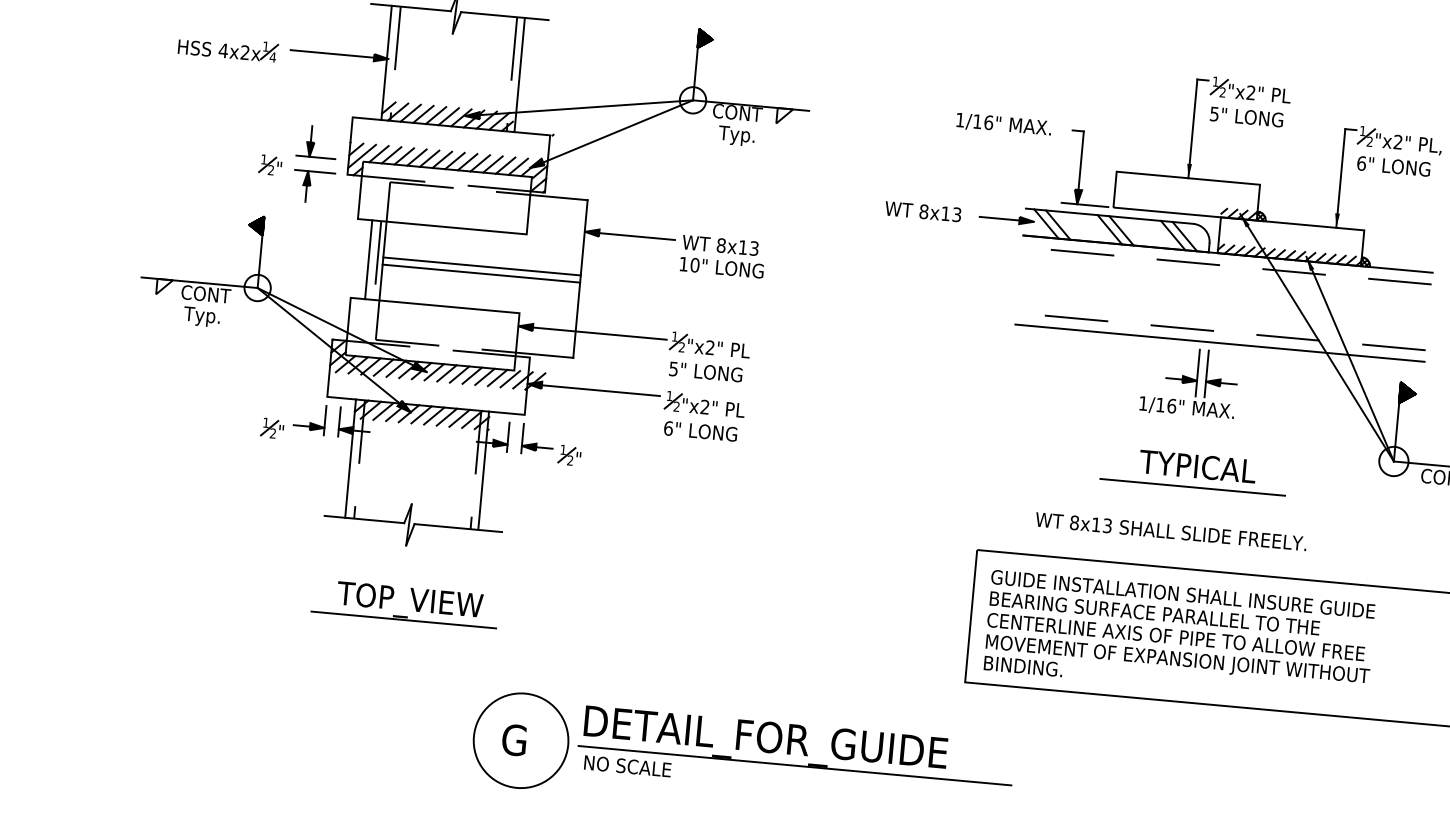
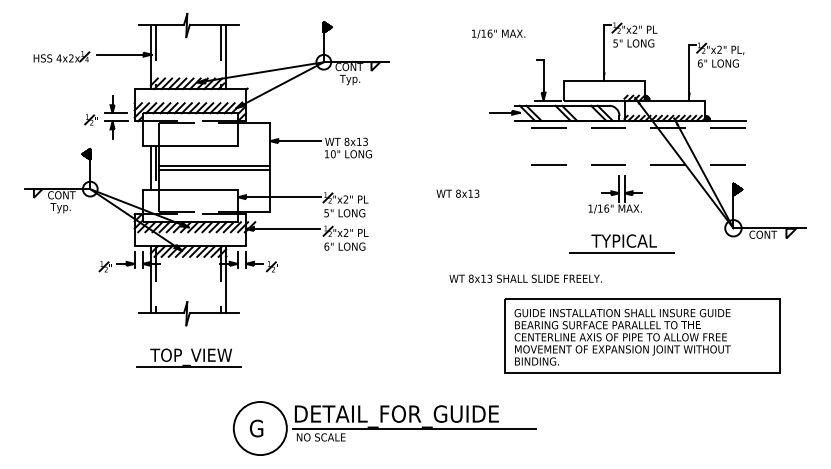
text: (1003, 123) -> (498, 33), moved
text: (922, 211) -> (457, 193), moved
line: (1220, 344) -> (630, 171), removed
text: (1170, 531) -> (525, 278), moved

